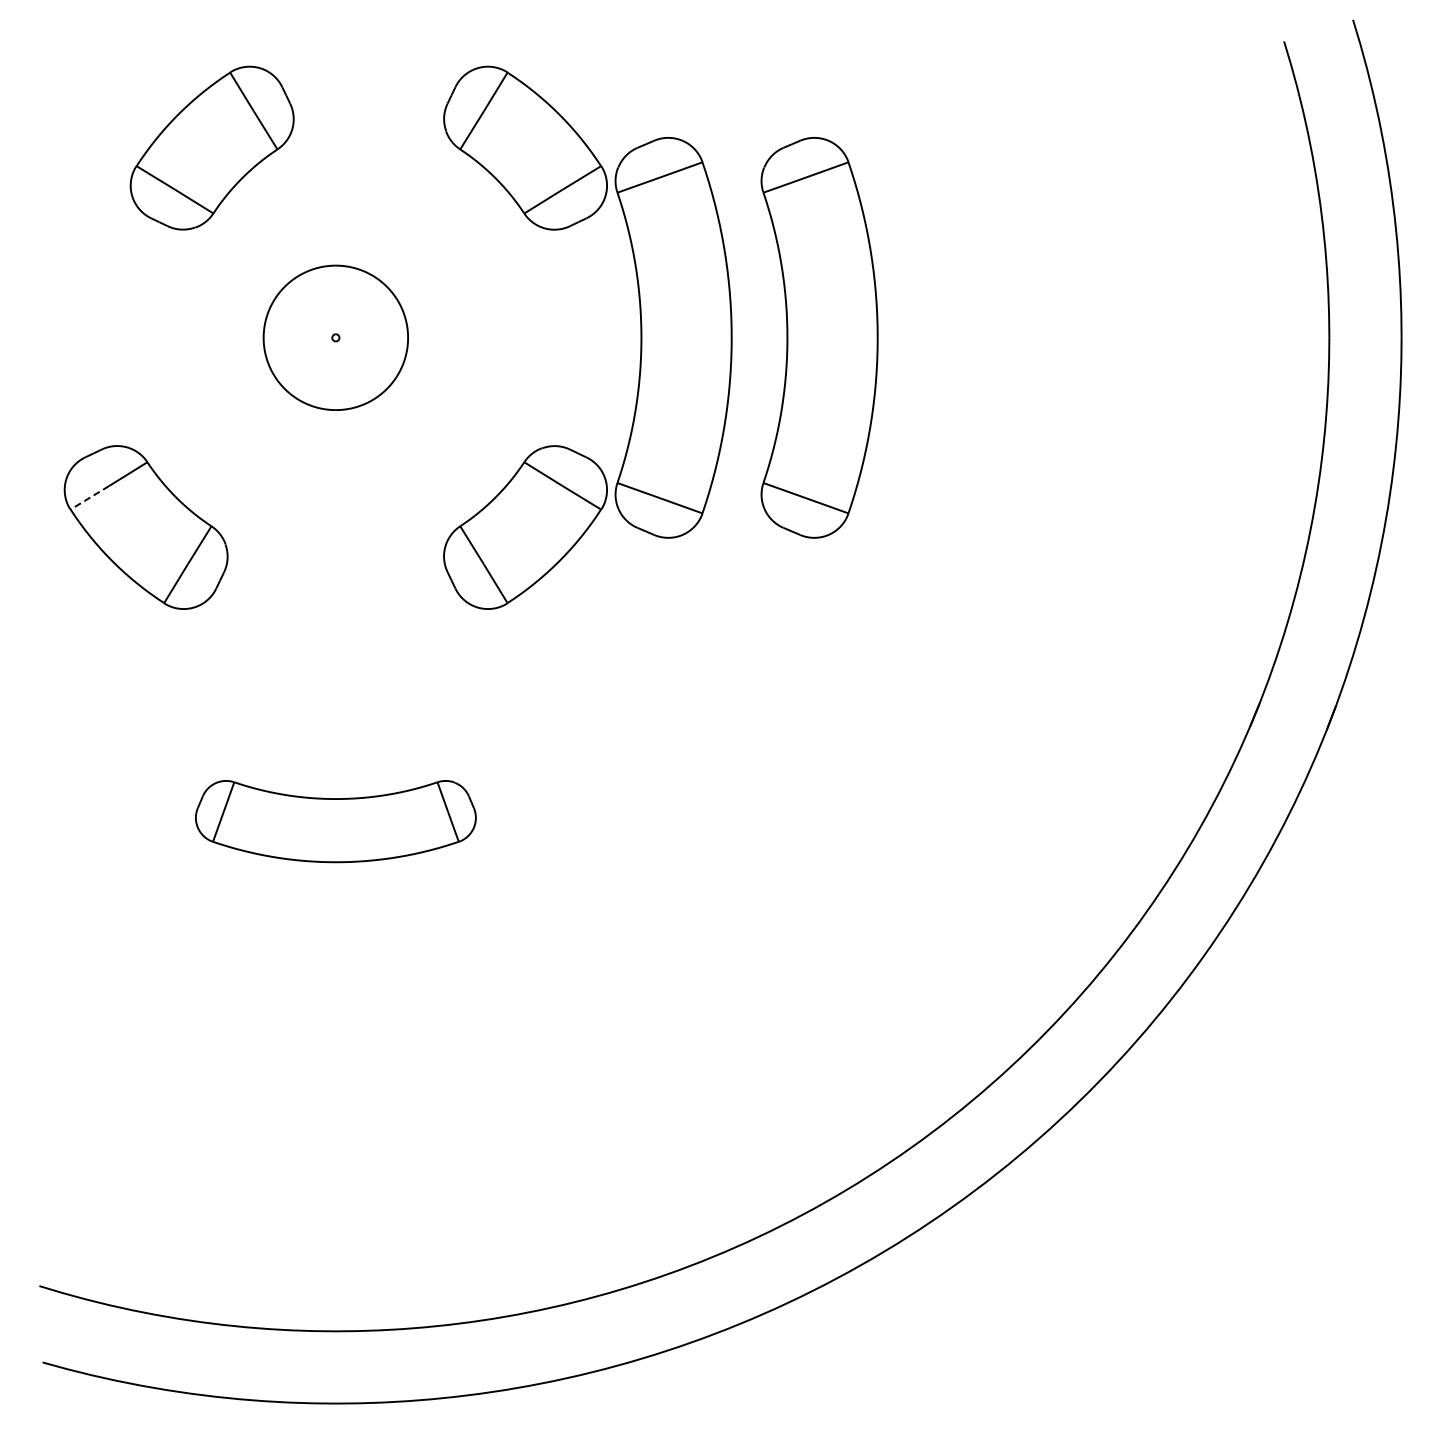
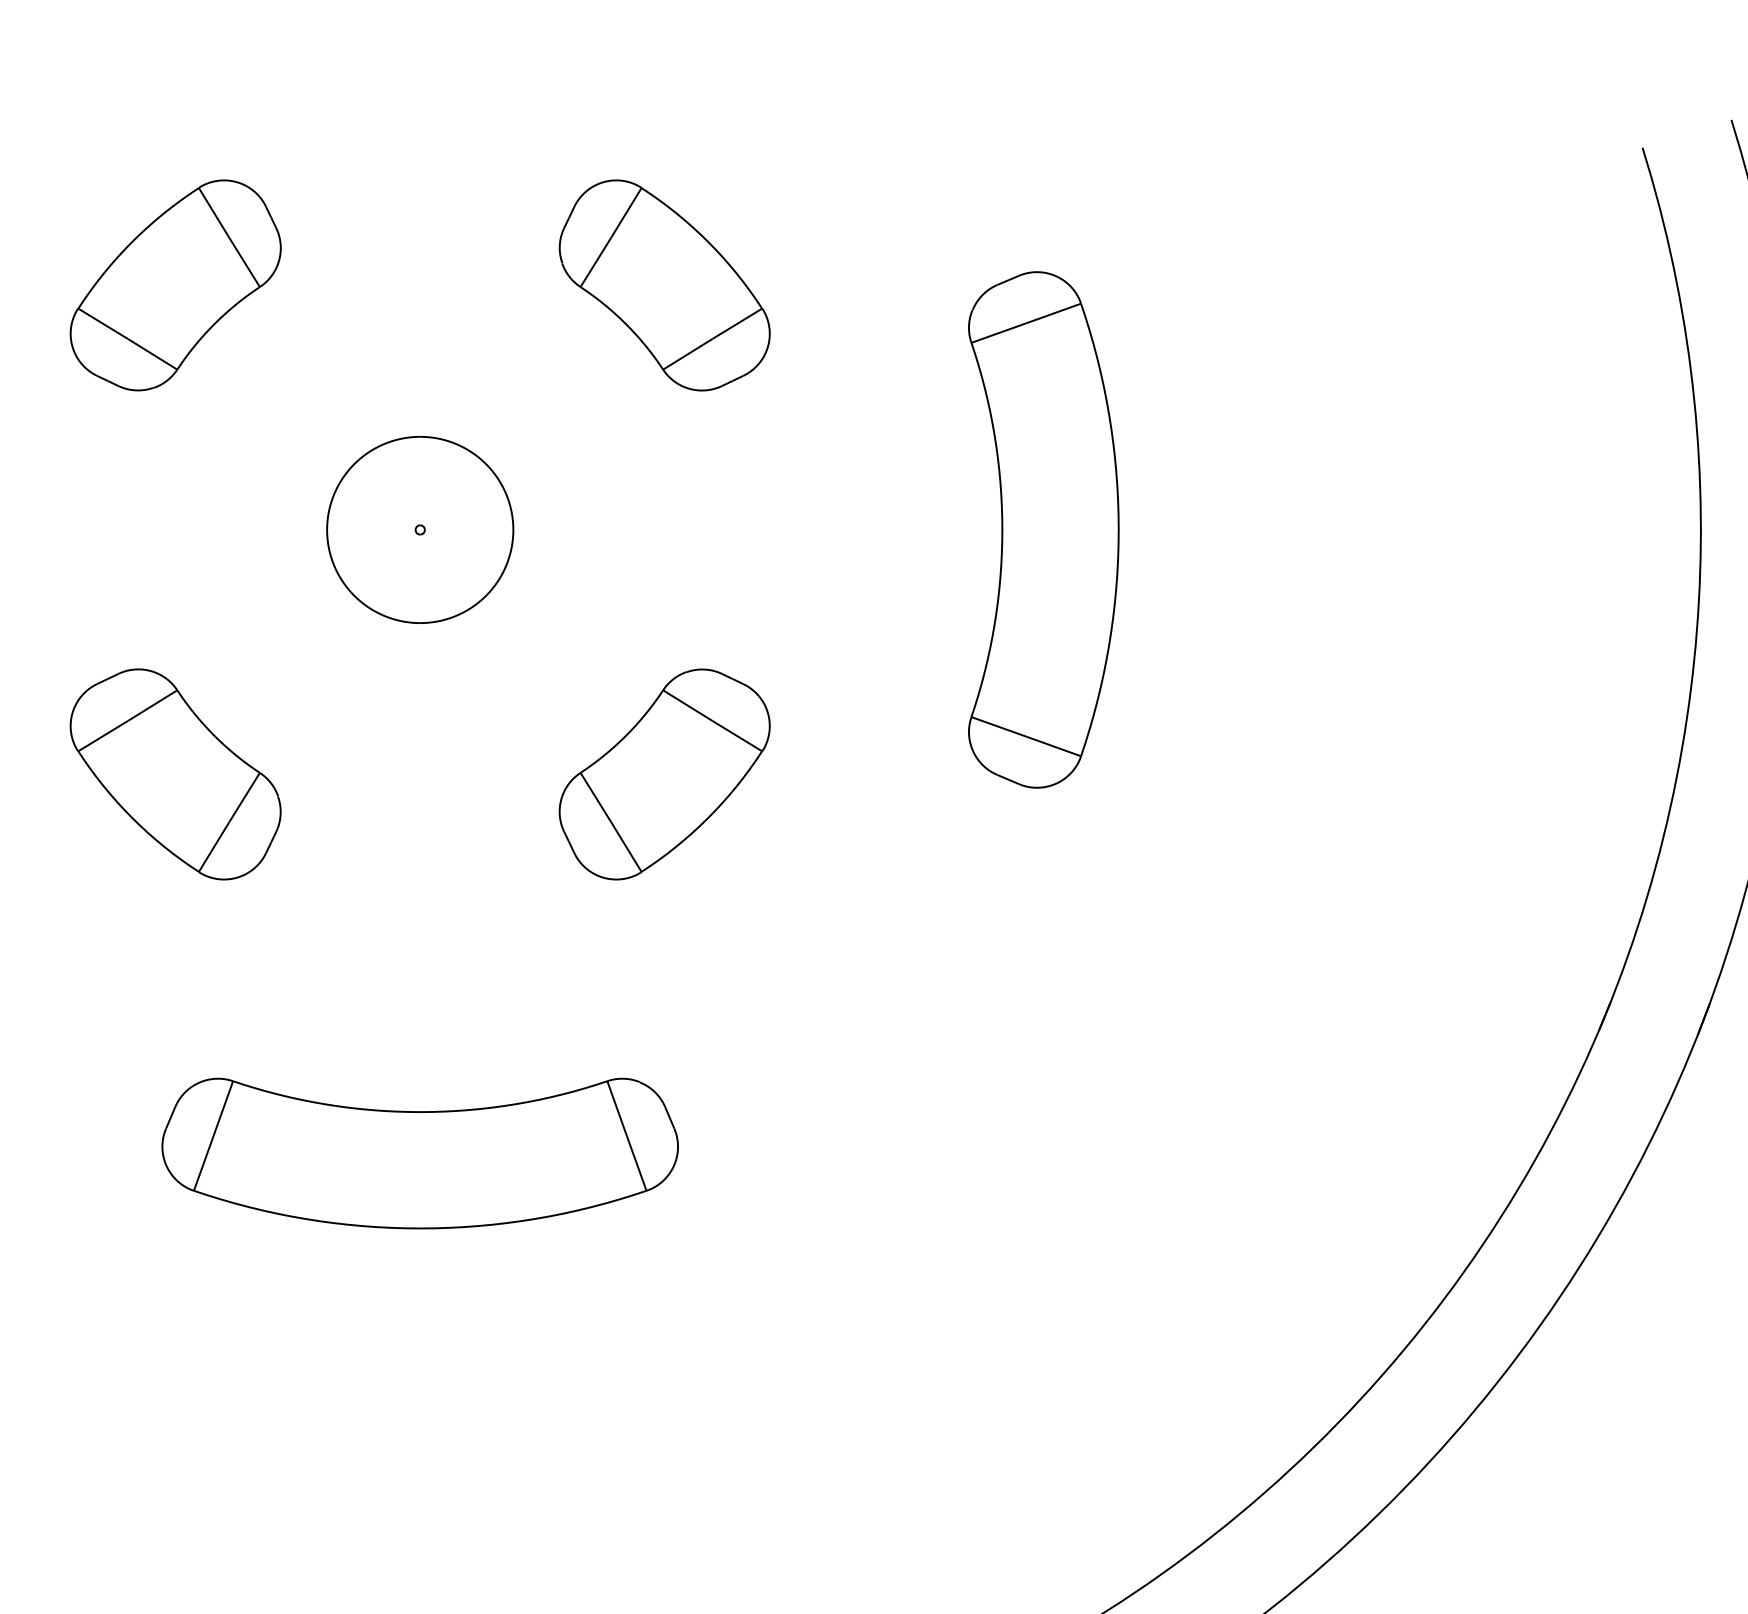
part: (211, 147) -> (174, 284), moved
part: (673, 337) -> (855, 529), removed
line: (89, 497) -> (102, 735), dashed -> solid
part: (335, 821) -> (419, 1153), size x1.43

